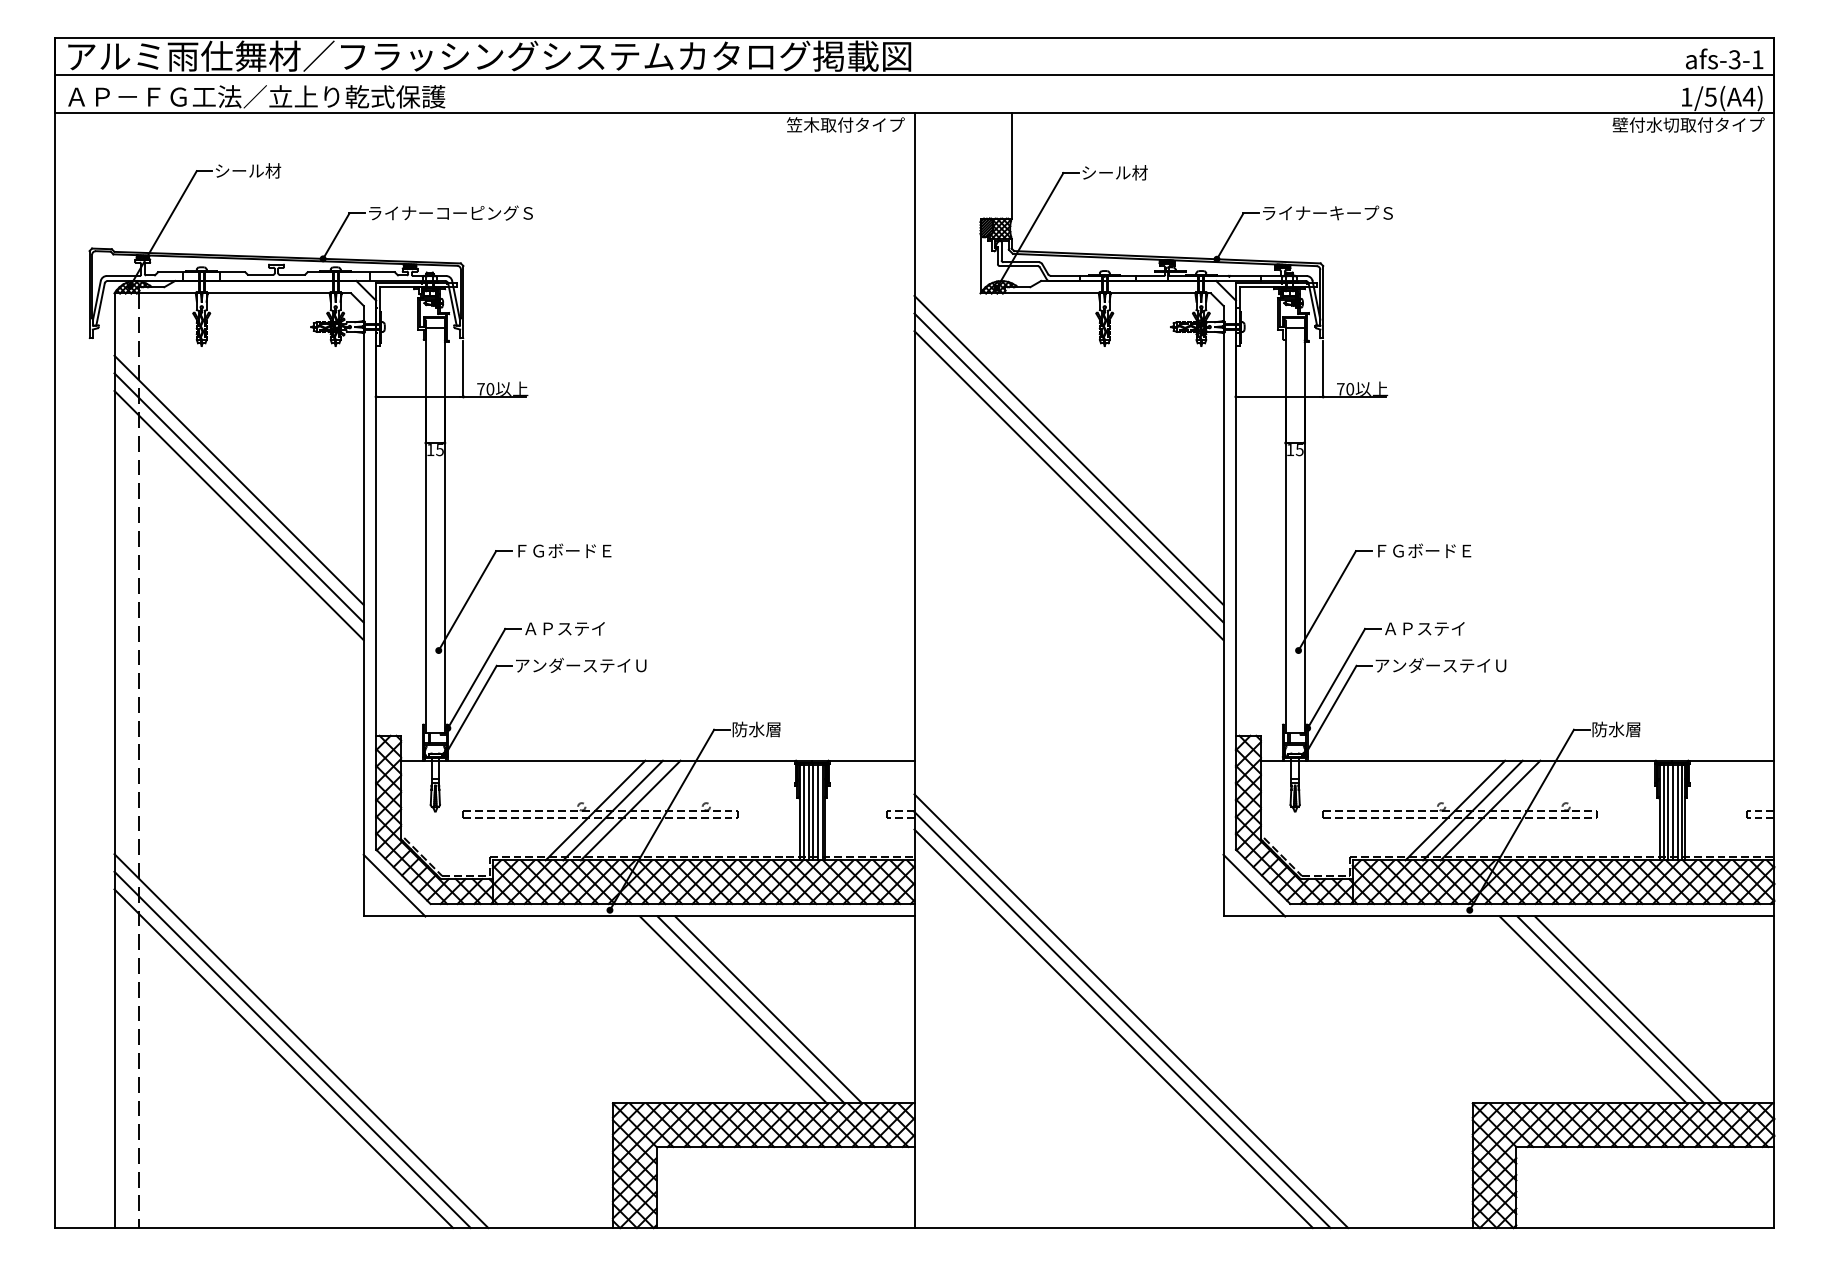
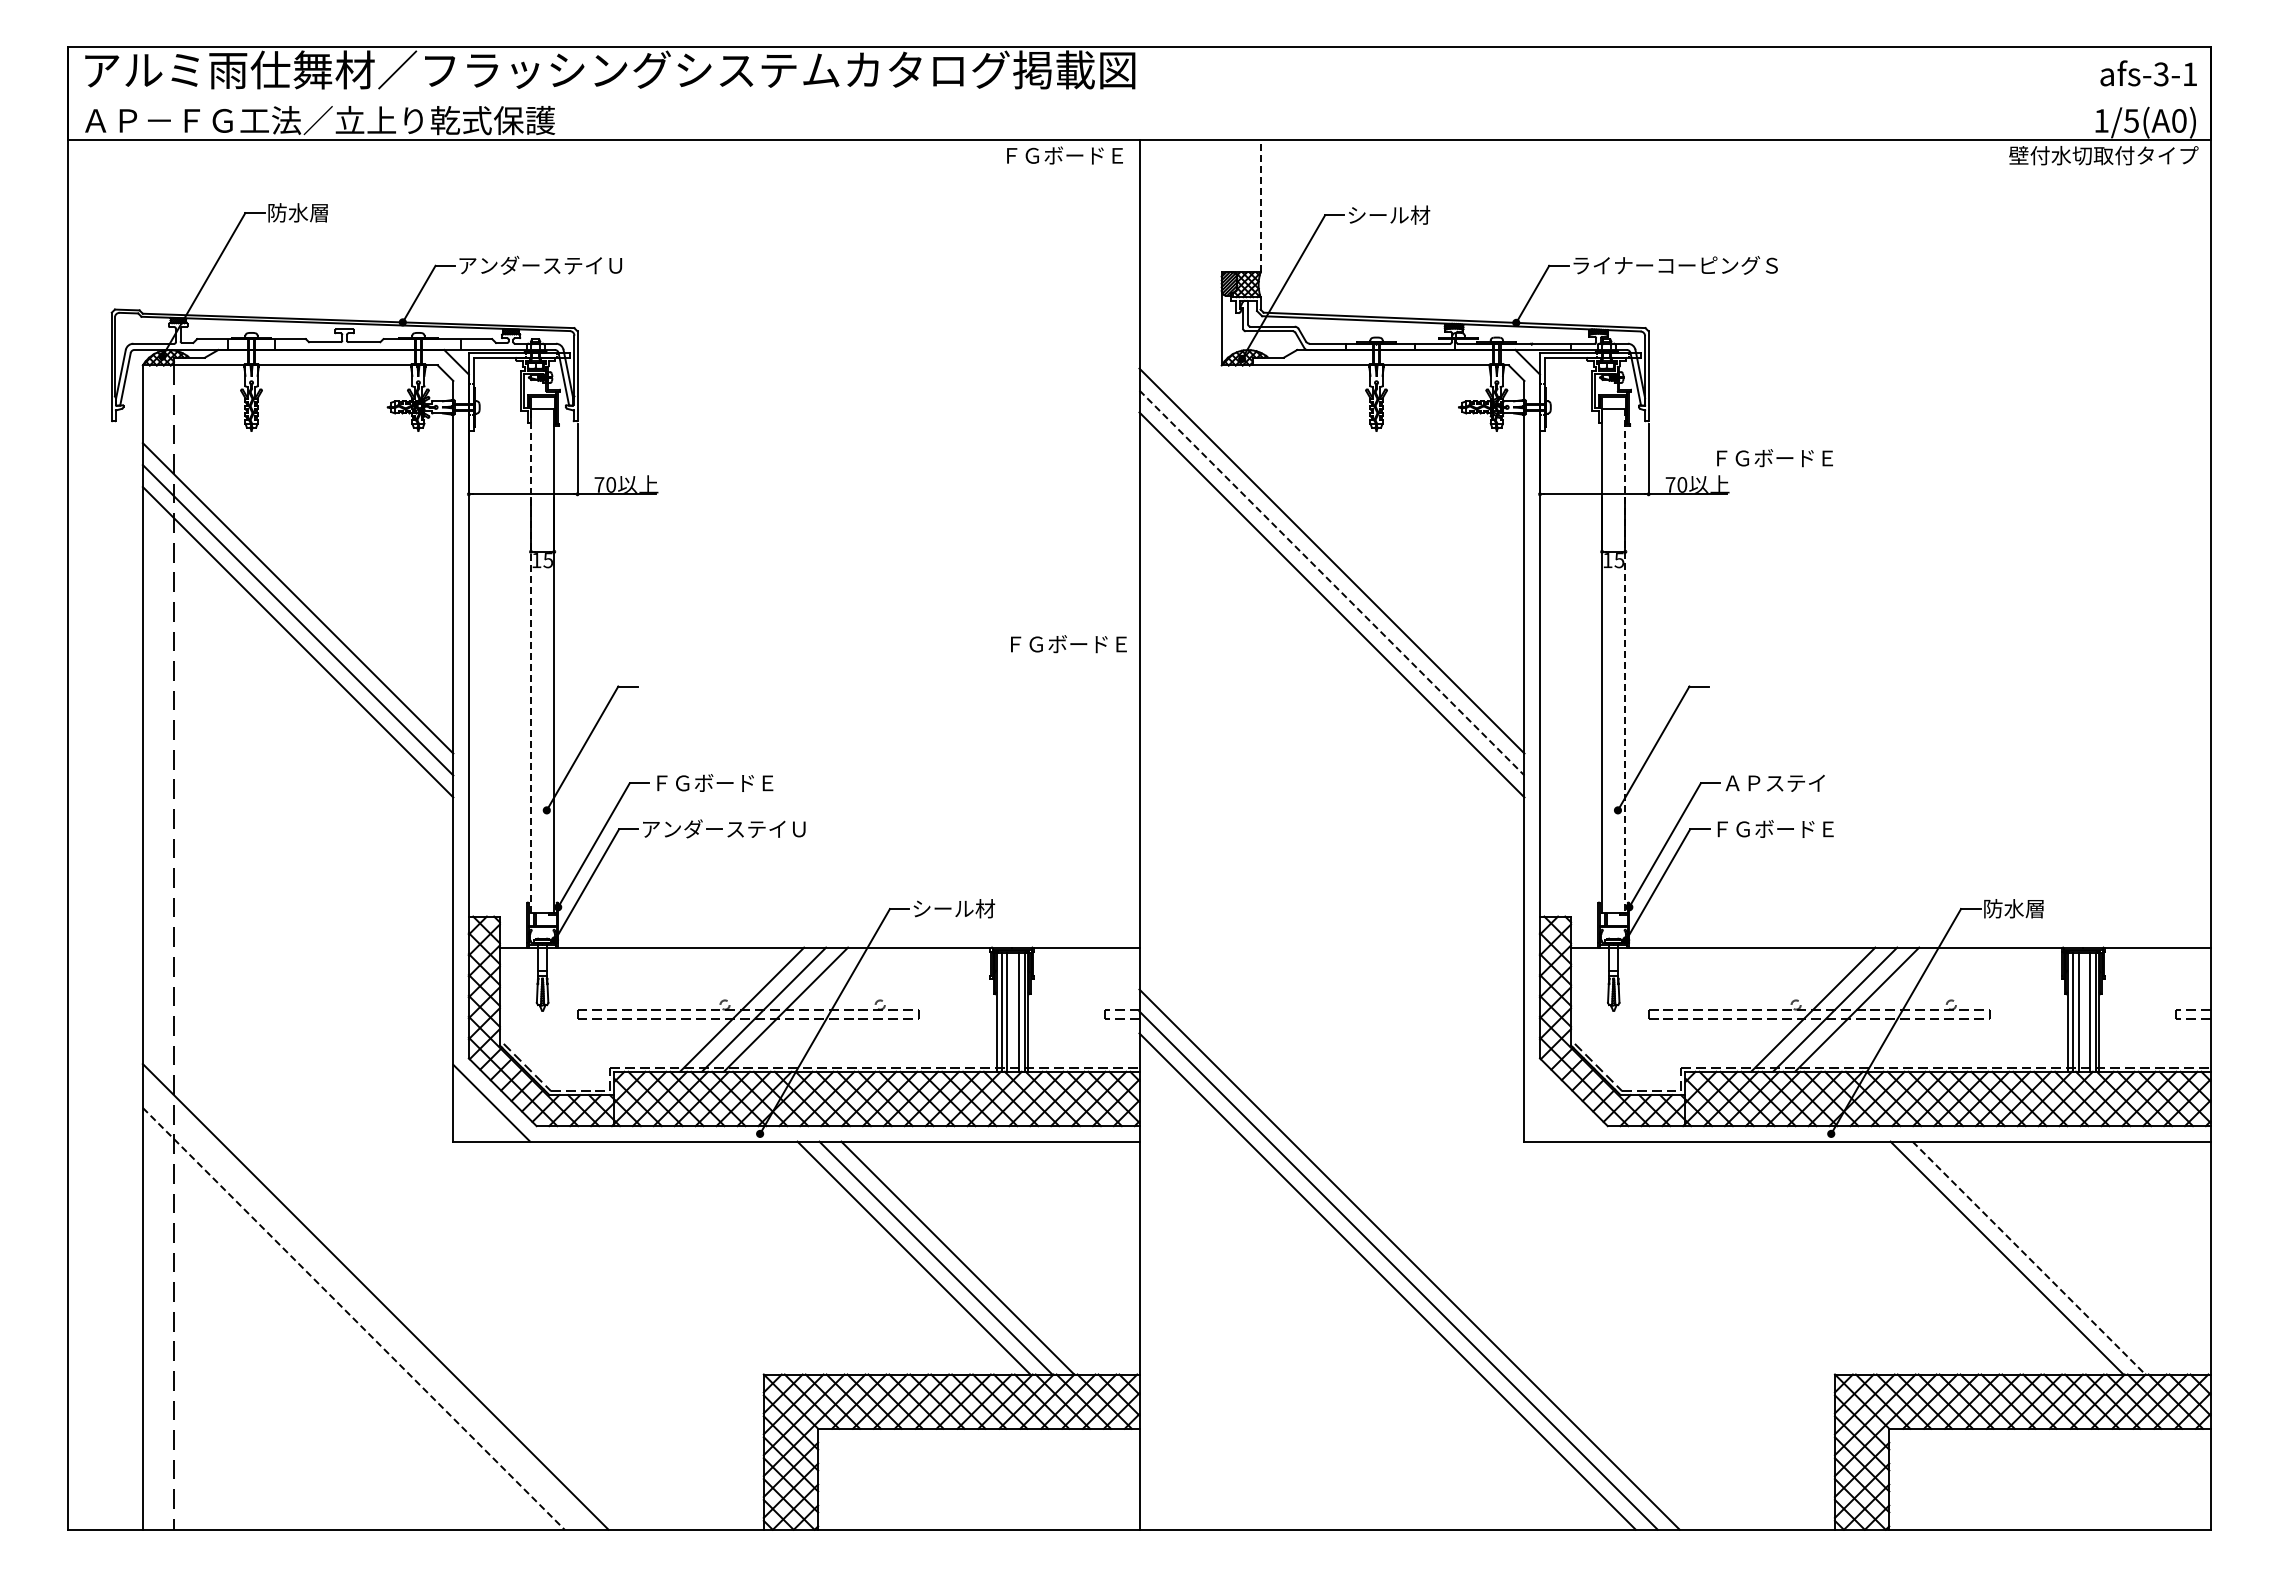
line: (914, 75) -> (1139, 93), removed
text: (1749, 96) -> (2179, 120), 1/5(A4) -> 1/5(A0)
text: (845, 124) -> (1053, 155), 笠木取付タイプ -> ＦＧボードＥ
line: (1011, 165) -> (1260, 206), solid -> dashed
text: (248, 170) -> (309, 212), シール材 -> 防水層
text: (450, 212) -> (561, 264), ライナーコーピングＳ -> アンダーステイＵ
text: (1378, 213) -> (1717, 265), ライナーキープＳ -> ライナーコーピングＳ
line: (1069, 468) -> (1332, 583), solid -> dashed
line: (425, 530) -> (530, 660), solid -> dashed
line: (1304, 531) -> (1625, 661), solid -> dashed
text: (564, 551) -> (1068, 644), moved
text: (1424, 551) -> (1774, 458), moved
text: (572, 628) -> (713, 782), ＡＰステイ -> ＦＧボードＥ
text: (1441, 665) -> (1795, 828), アンダーステイＵ -> ＦＧボードＥ
text: (766, 729) -> (954, 908), 防水層 -> シール材
line: (813, 812) -> (1013, 1012), removed
line: (1673, 812) -> (2084, 1012), removed
line: (1254, 885) -> (1562, 1102), removed
line: (1592, 1009) -> (1984, 1257), removed
line: (1628, 1010) -> (2029, 1258), solid -> dashed
line: (292, 1049) -> (364, 1307), removed
line: (284, 1059) -> (354, 1319), solid -> dashed

